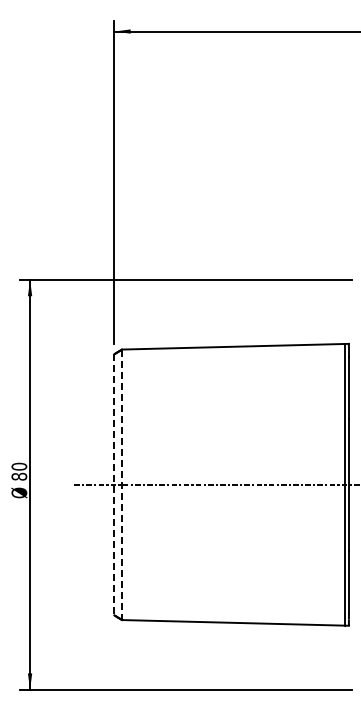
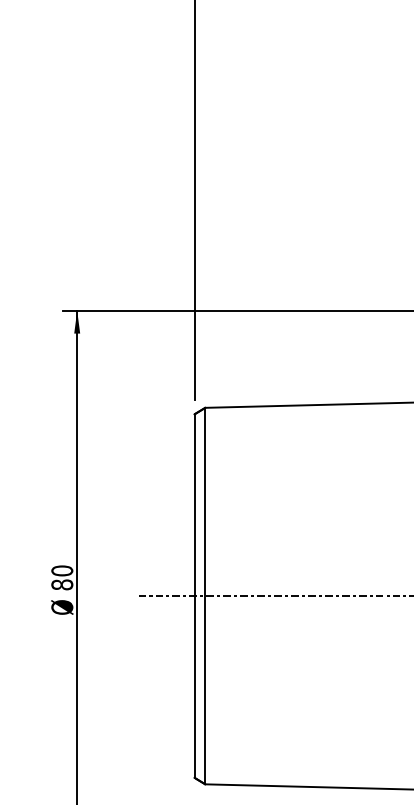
line: (114, 484) -> (194, 595), dashed -> solid
line: (122, 485) -> (205, 597), dashed -> solid

